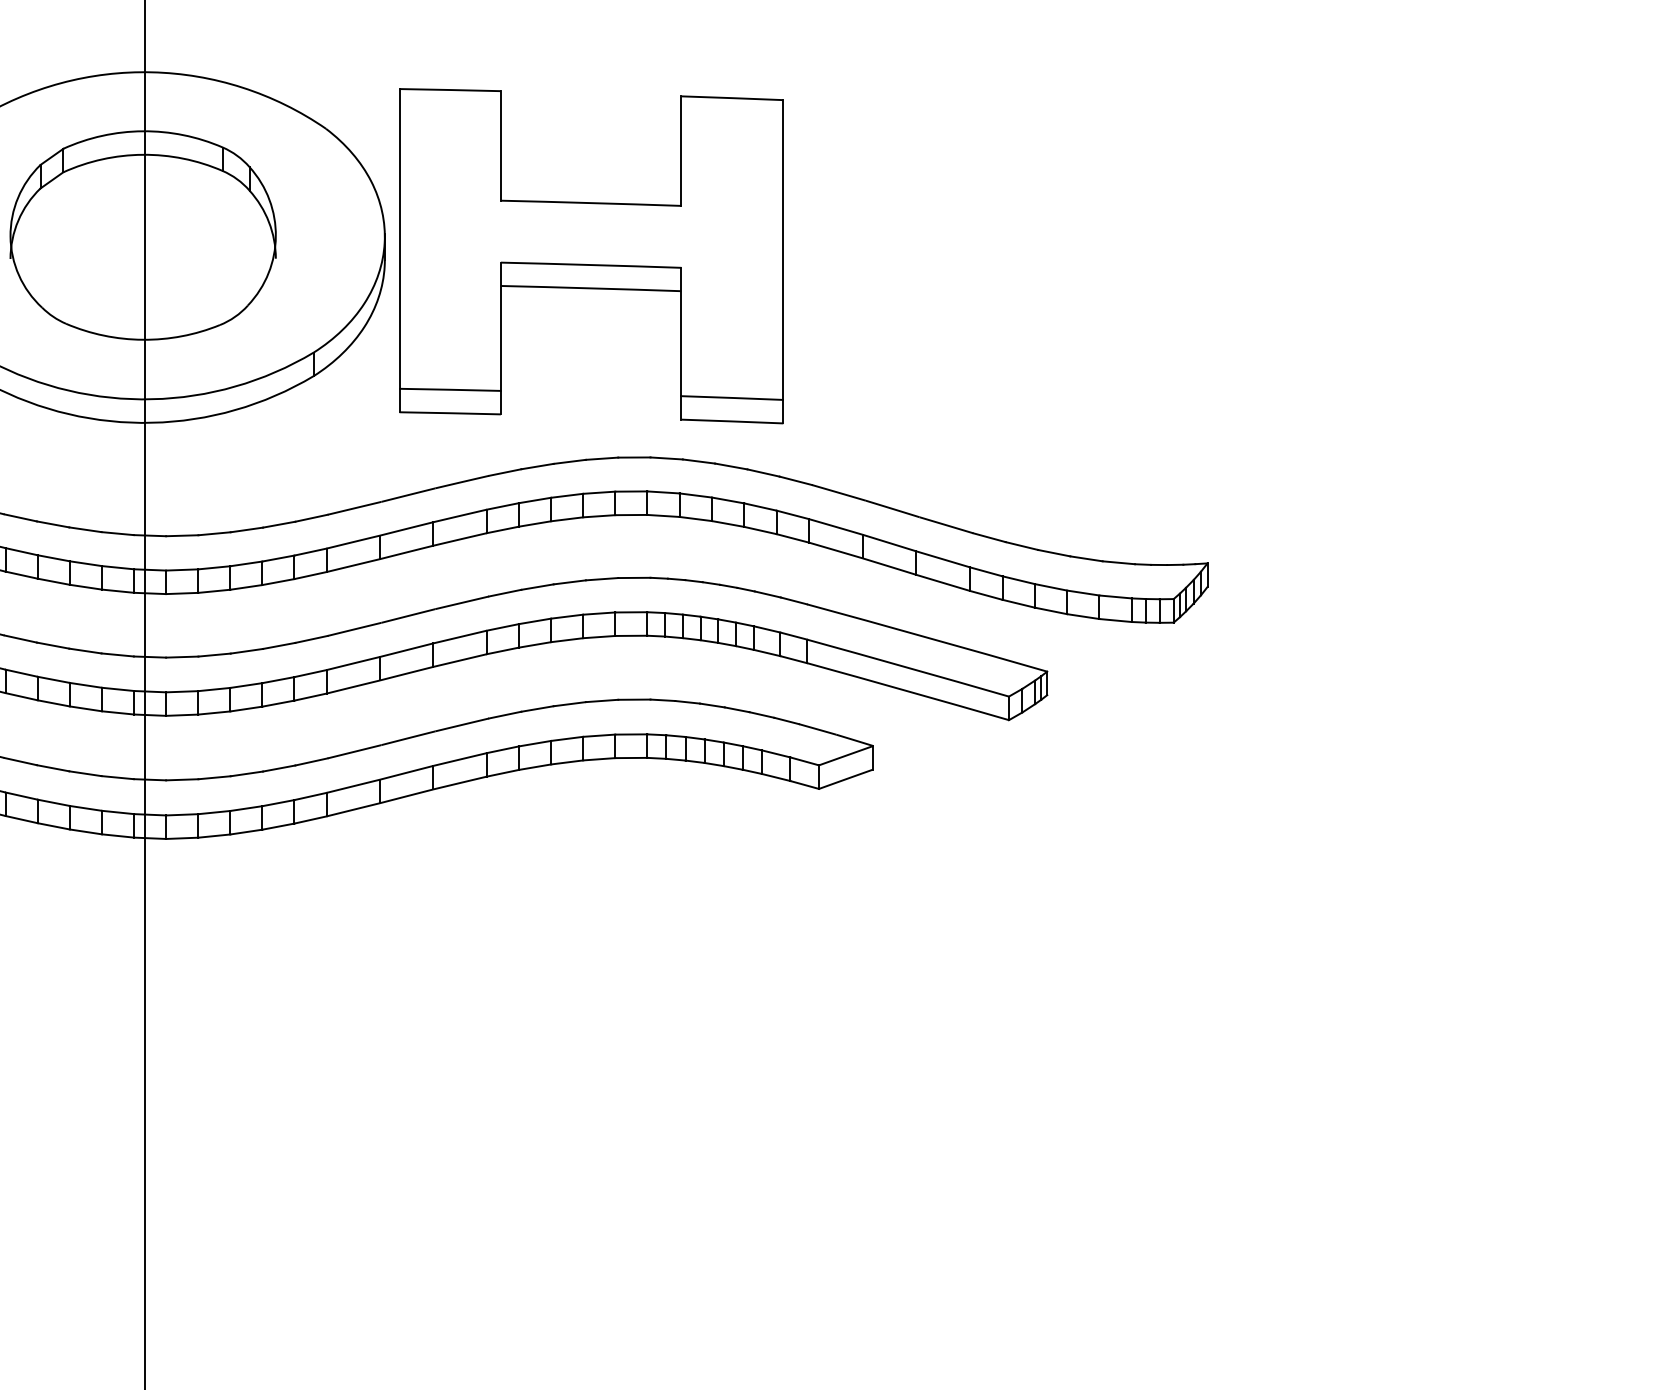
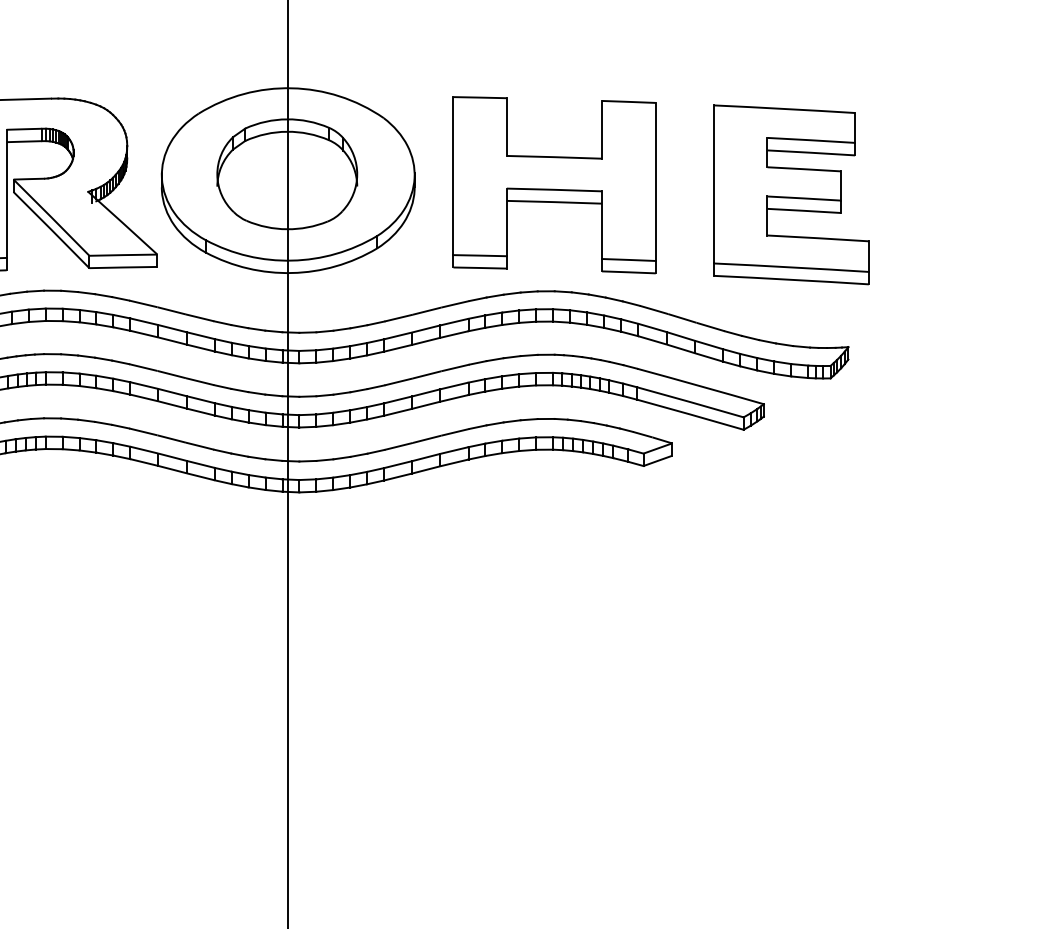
part: (591, 256) -> (554, 185), moved
part: (1099, 273) -> (791, 194), added

